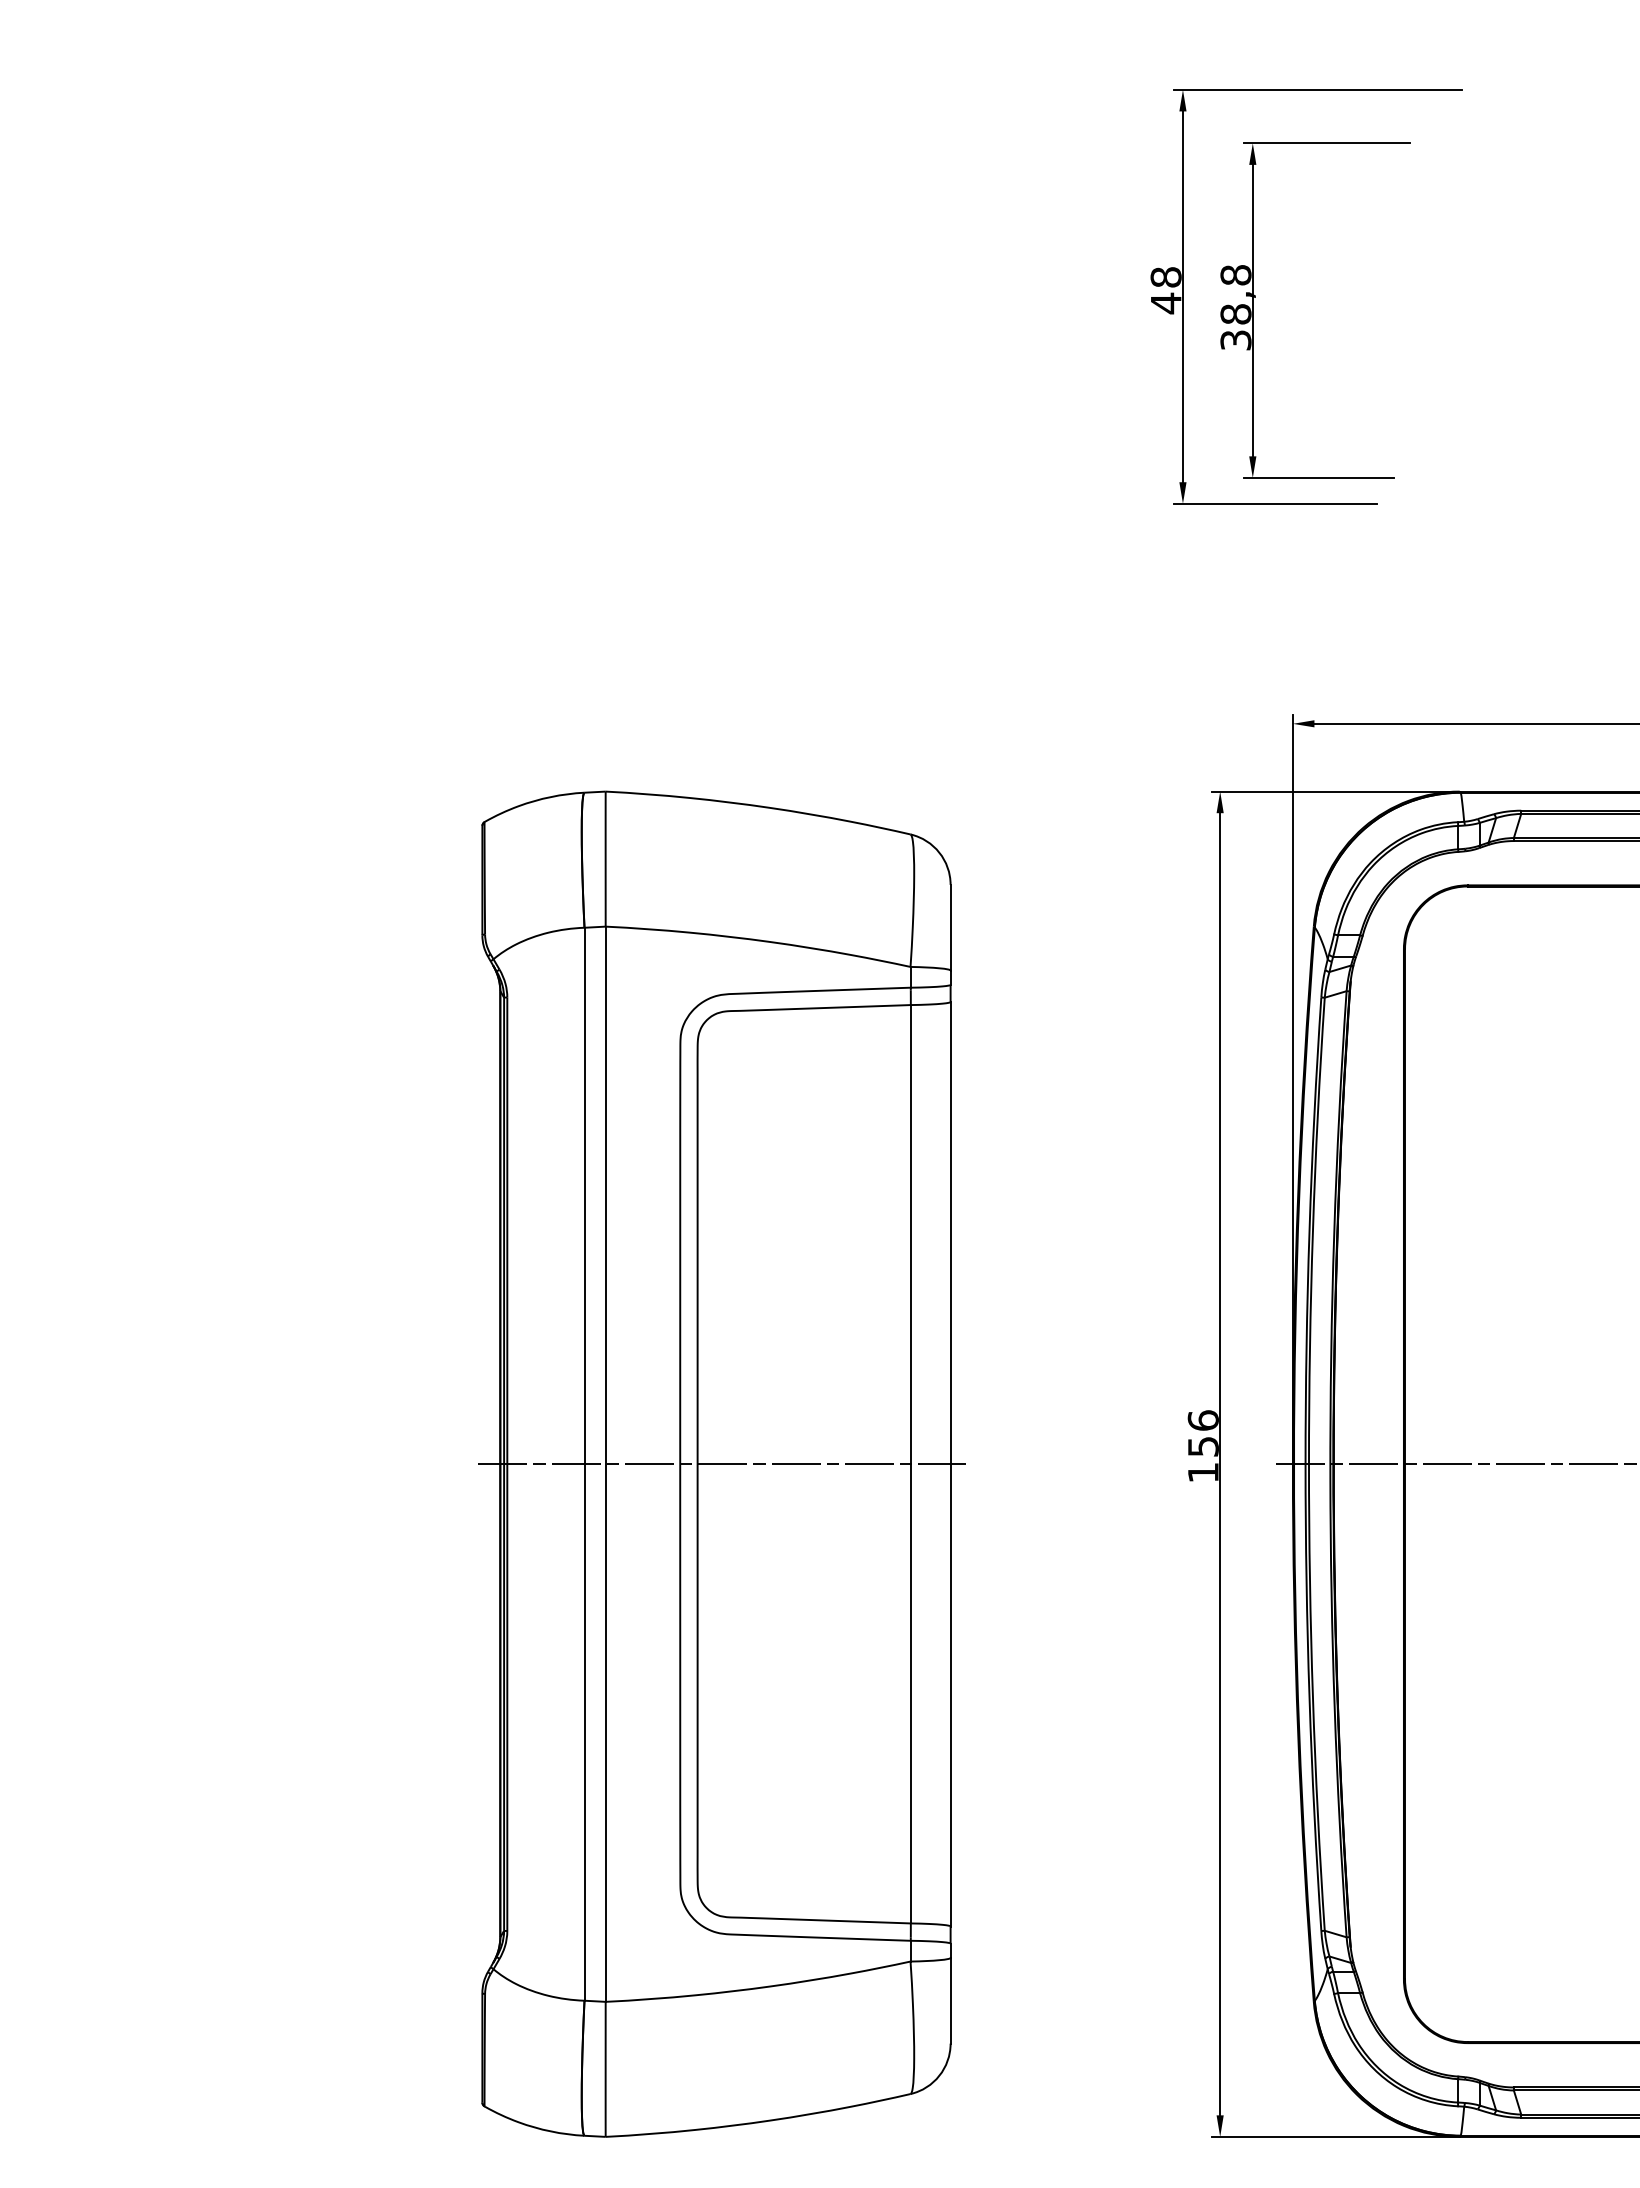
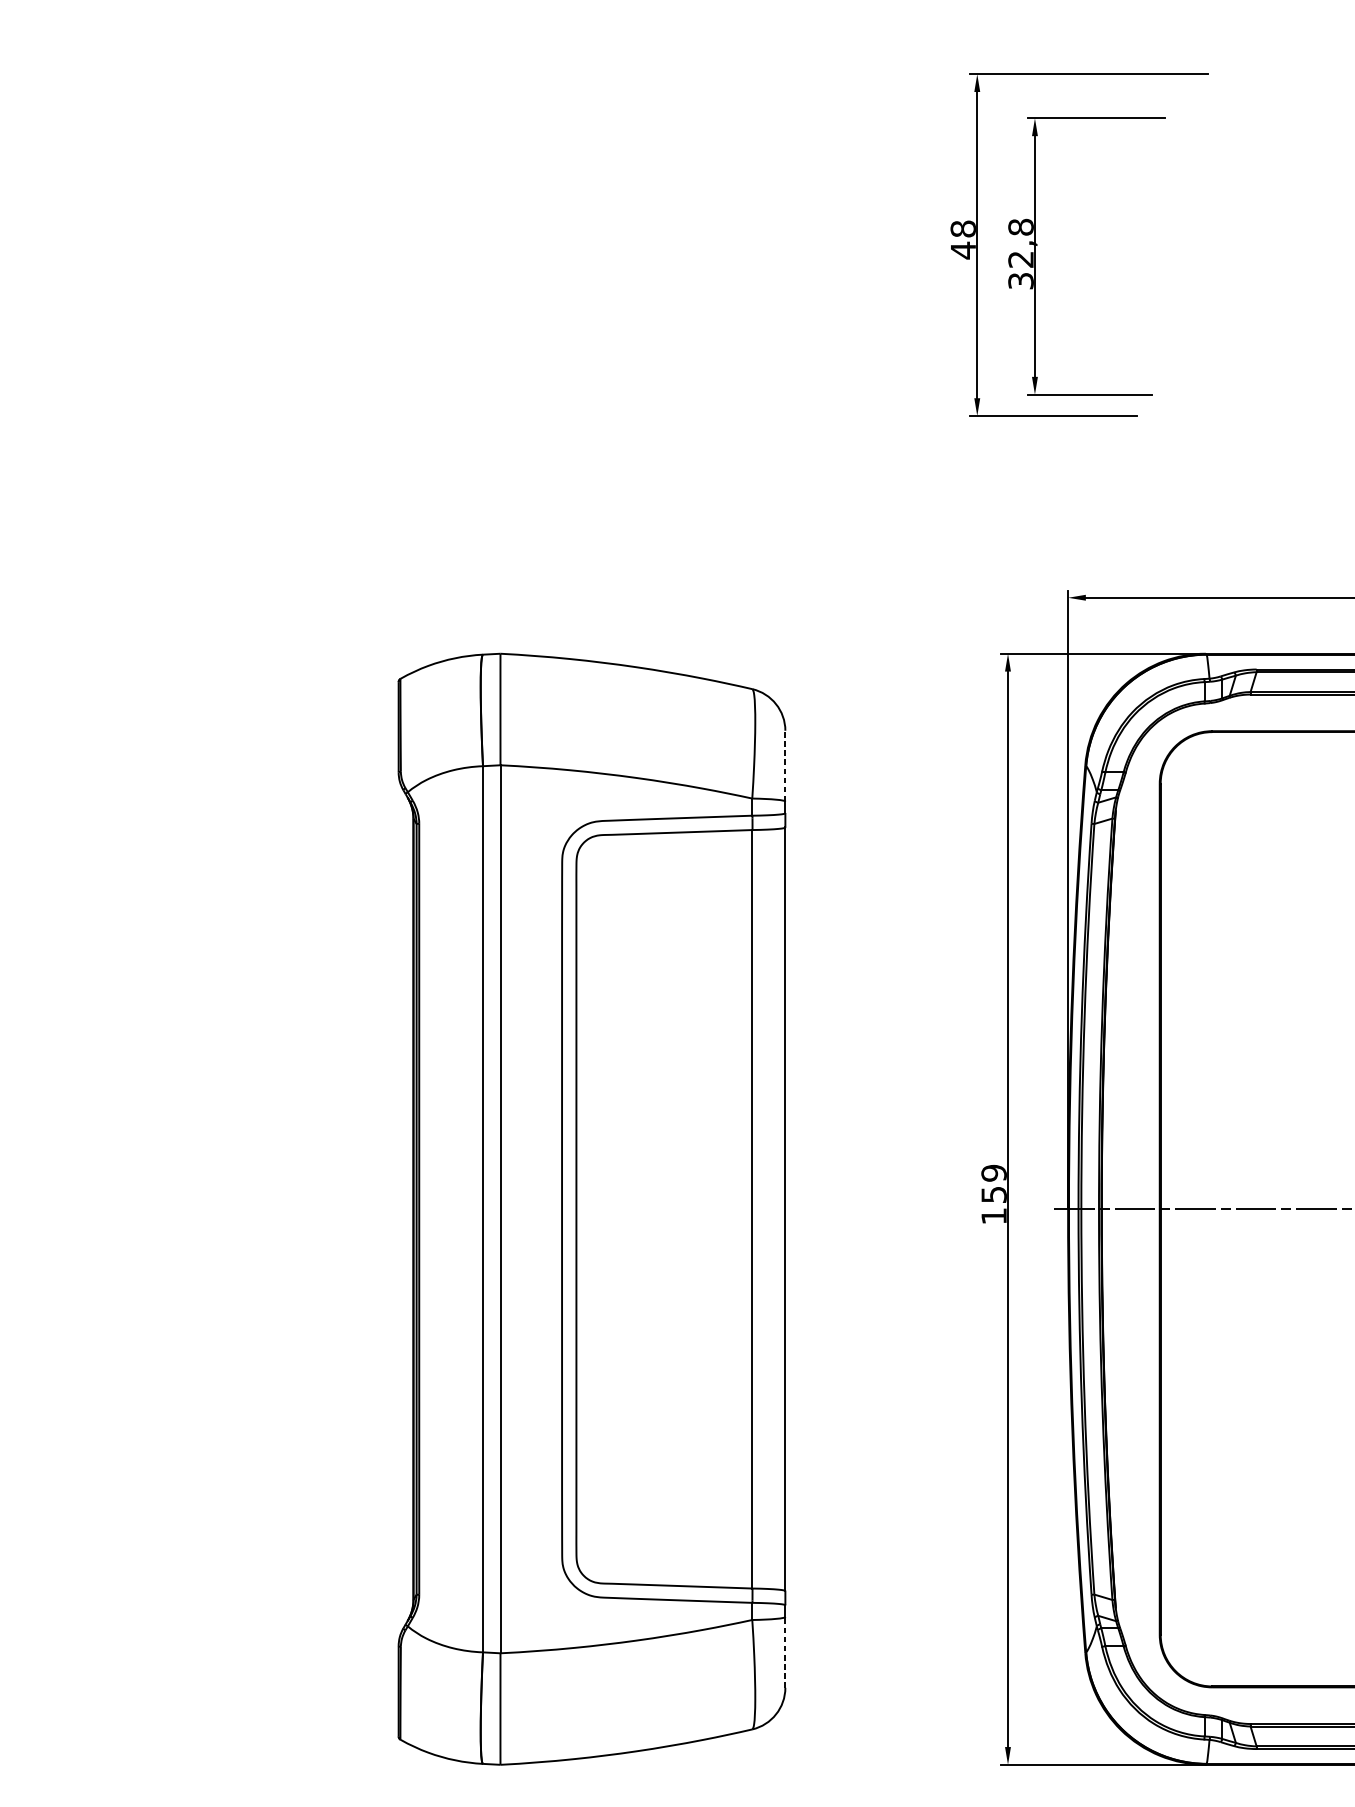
text: (1235, 314) -> (1020, 259), 38,8 -> 32,8
line: (950, 927) -> (785, 765), solid -> dashed
text: (1202, 1420) -> (993, 1173), 156 -> 159
line: (721, 1464) -> (596, 1209), removed
line: (950, 2000) -> (785, 1652), solid -> dashed

